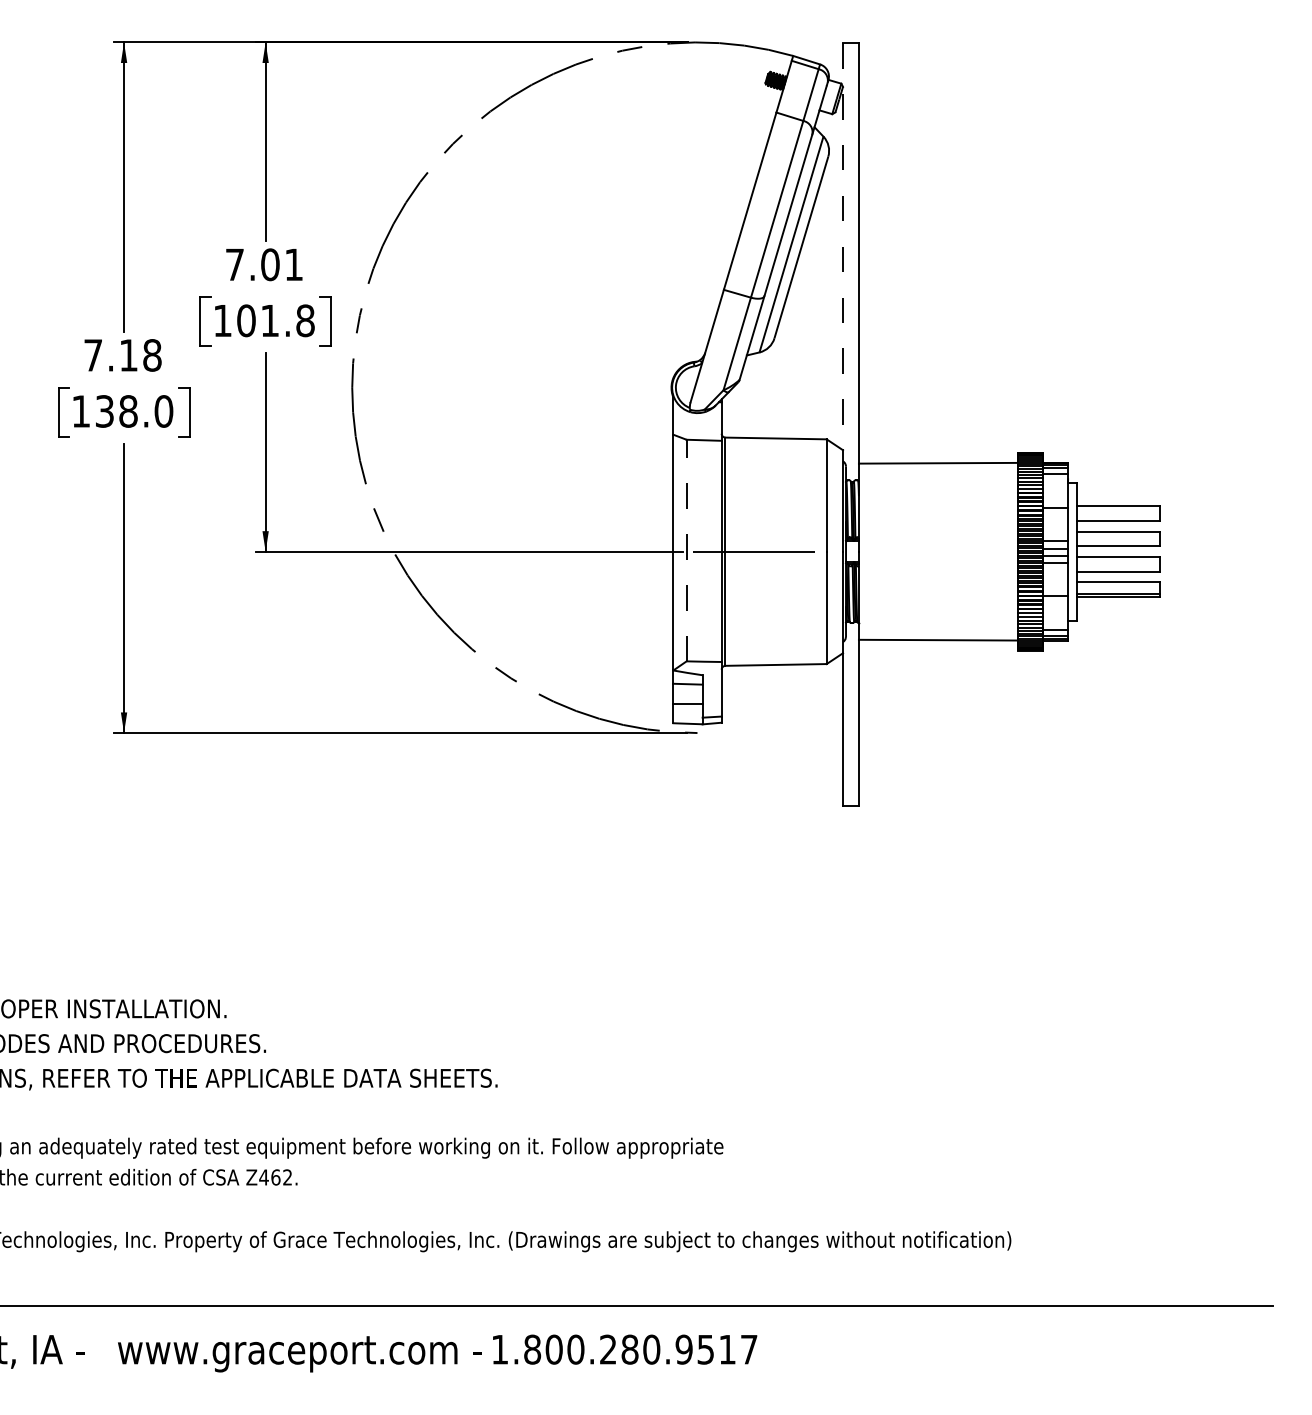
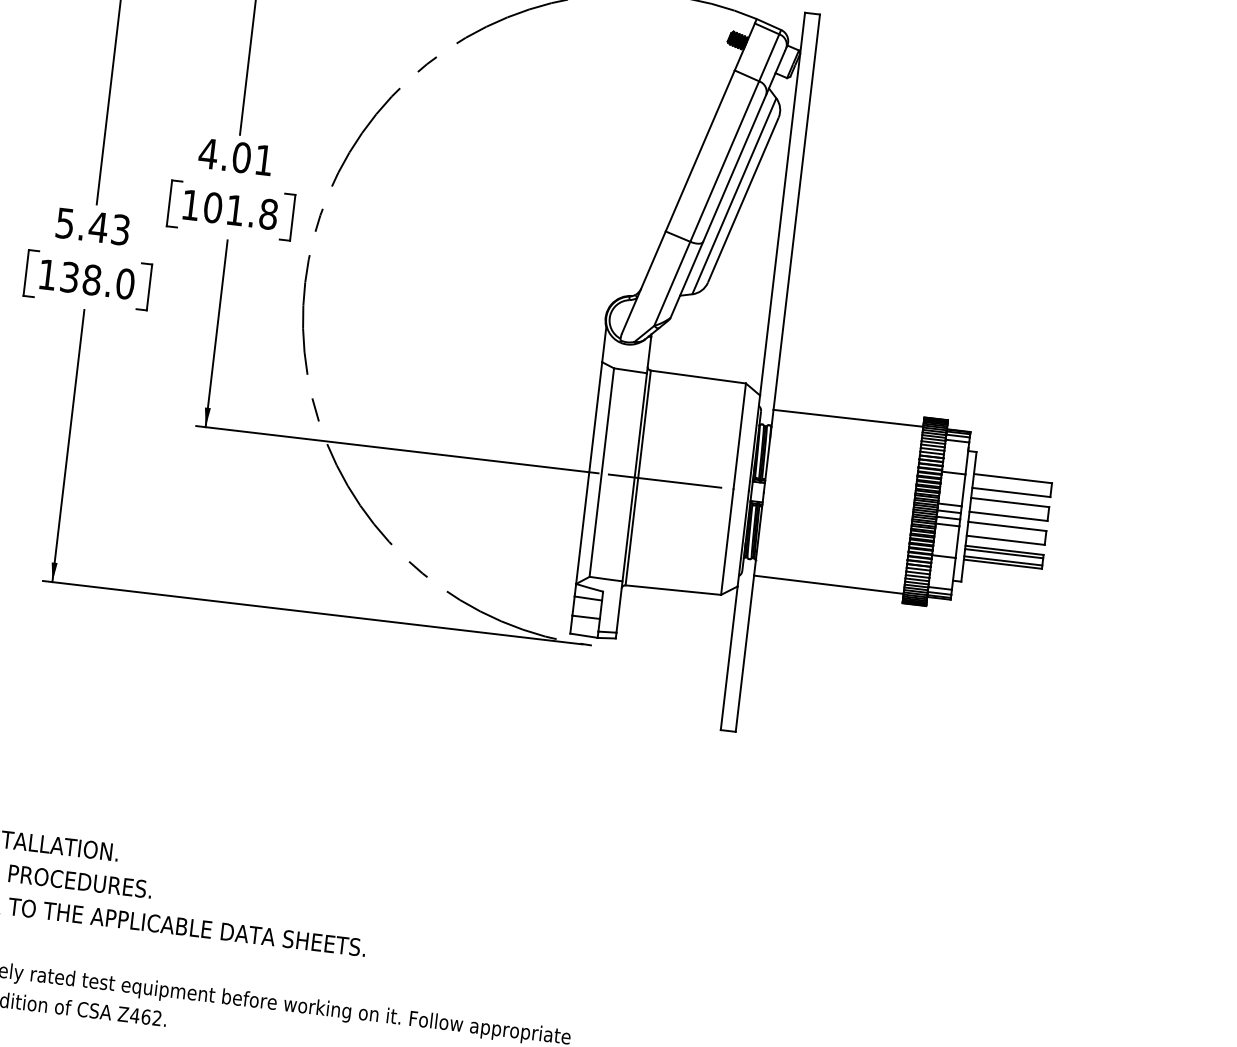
line: (843, 247) -> (782, 204), dashed -> solid
text: (234, 264) -> (208, 153), 7.01 -> 4.01
text: (122, 355) -> (92, 226), 7.18 -> 5.43
line: (686, 550) -> (601, 472), dashed -> solid
line: (1117, 586) -> (1003, 554), added

